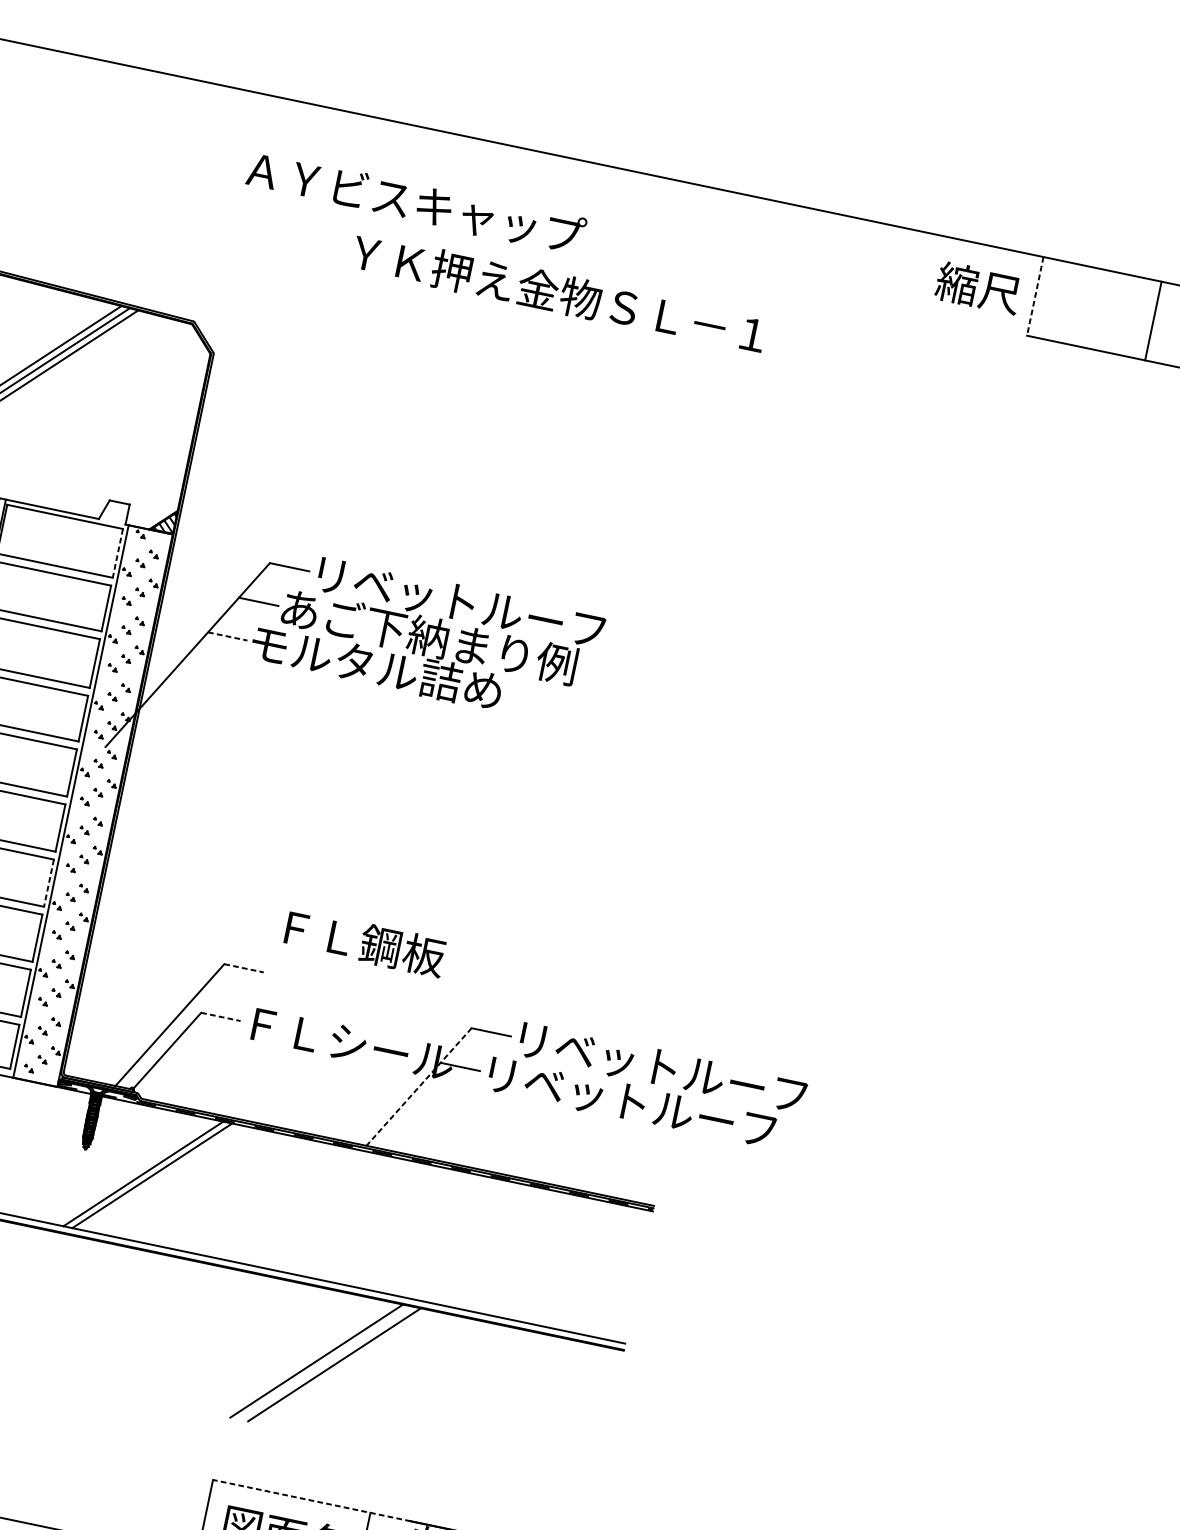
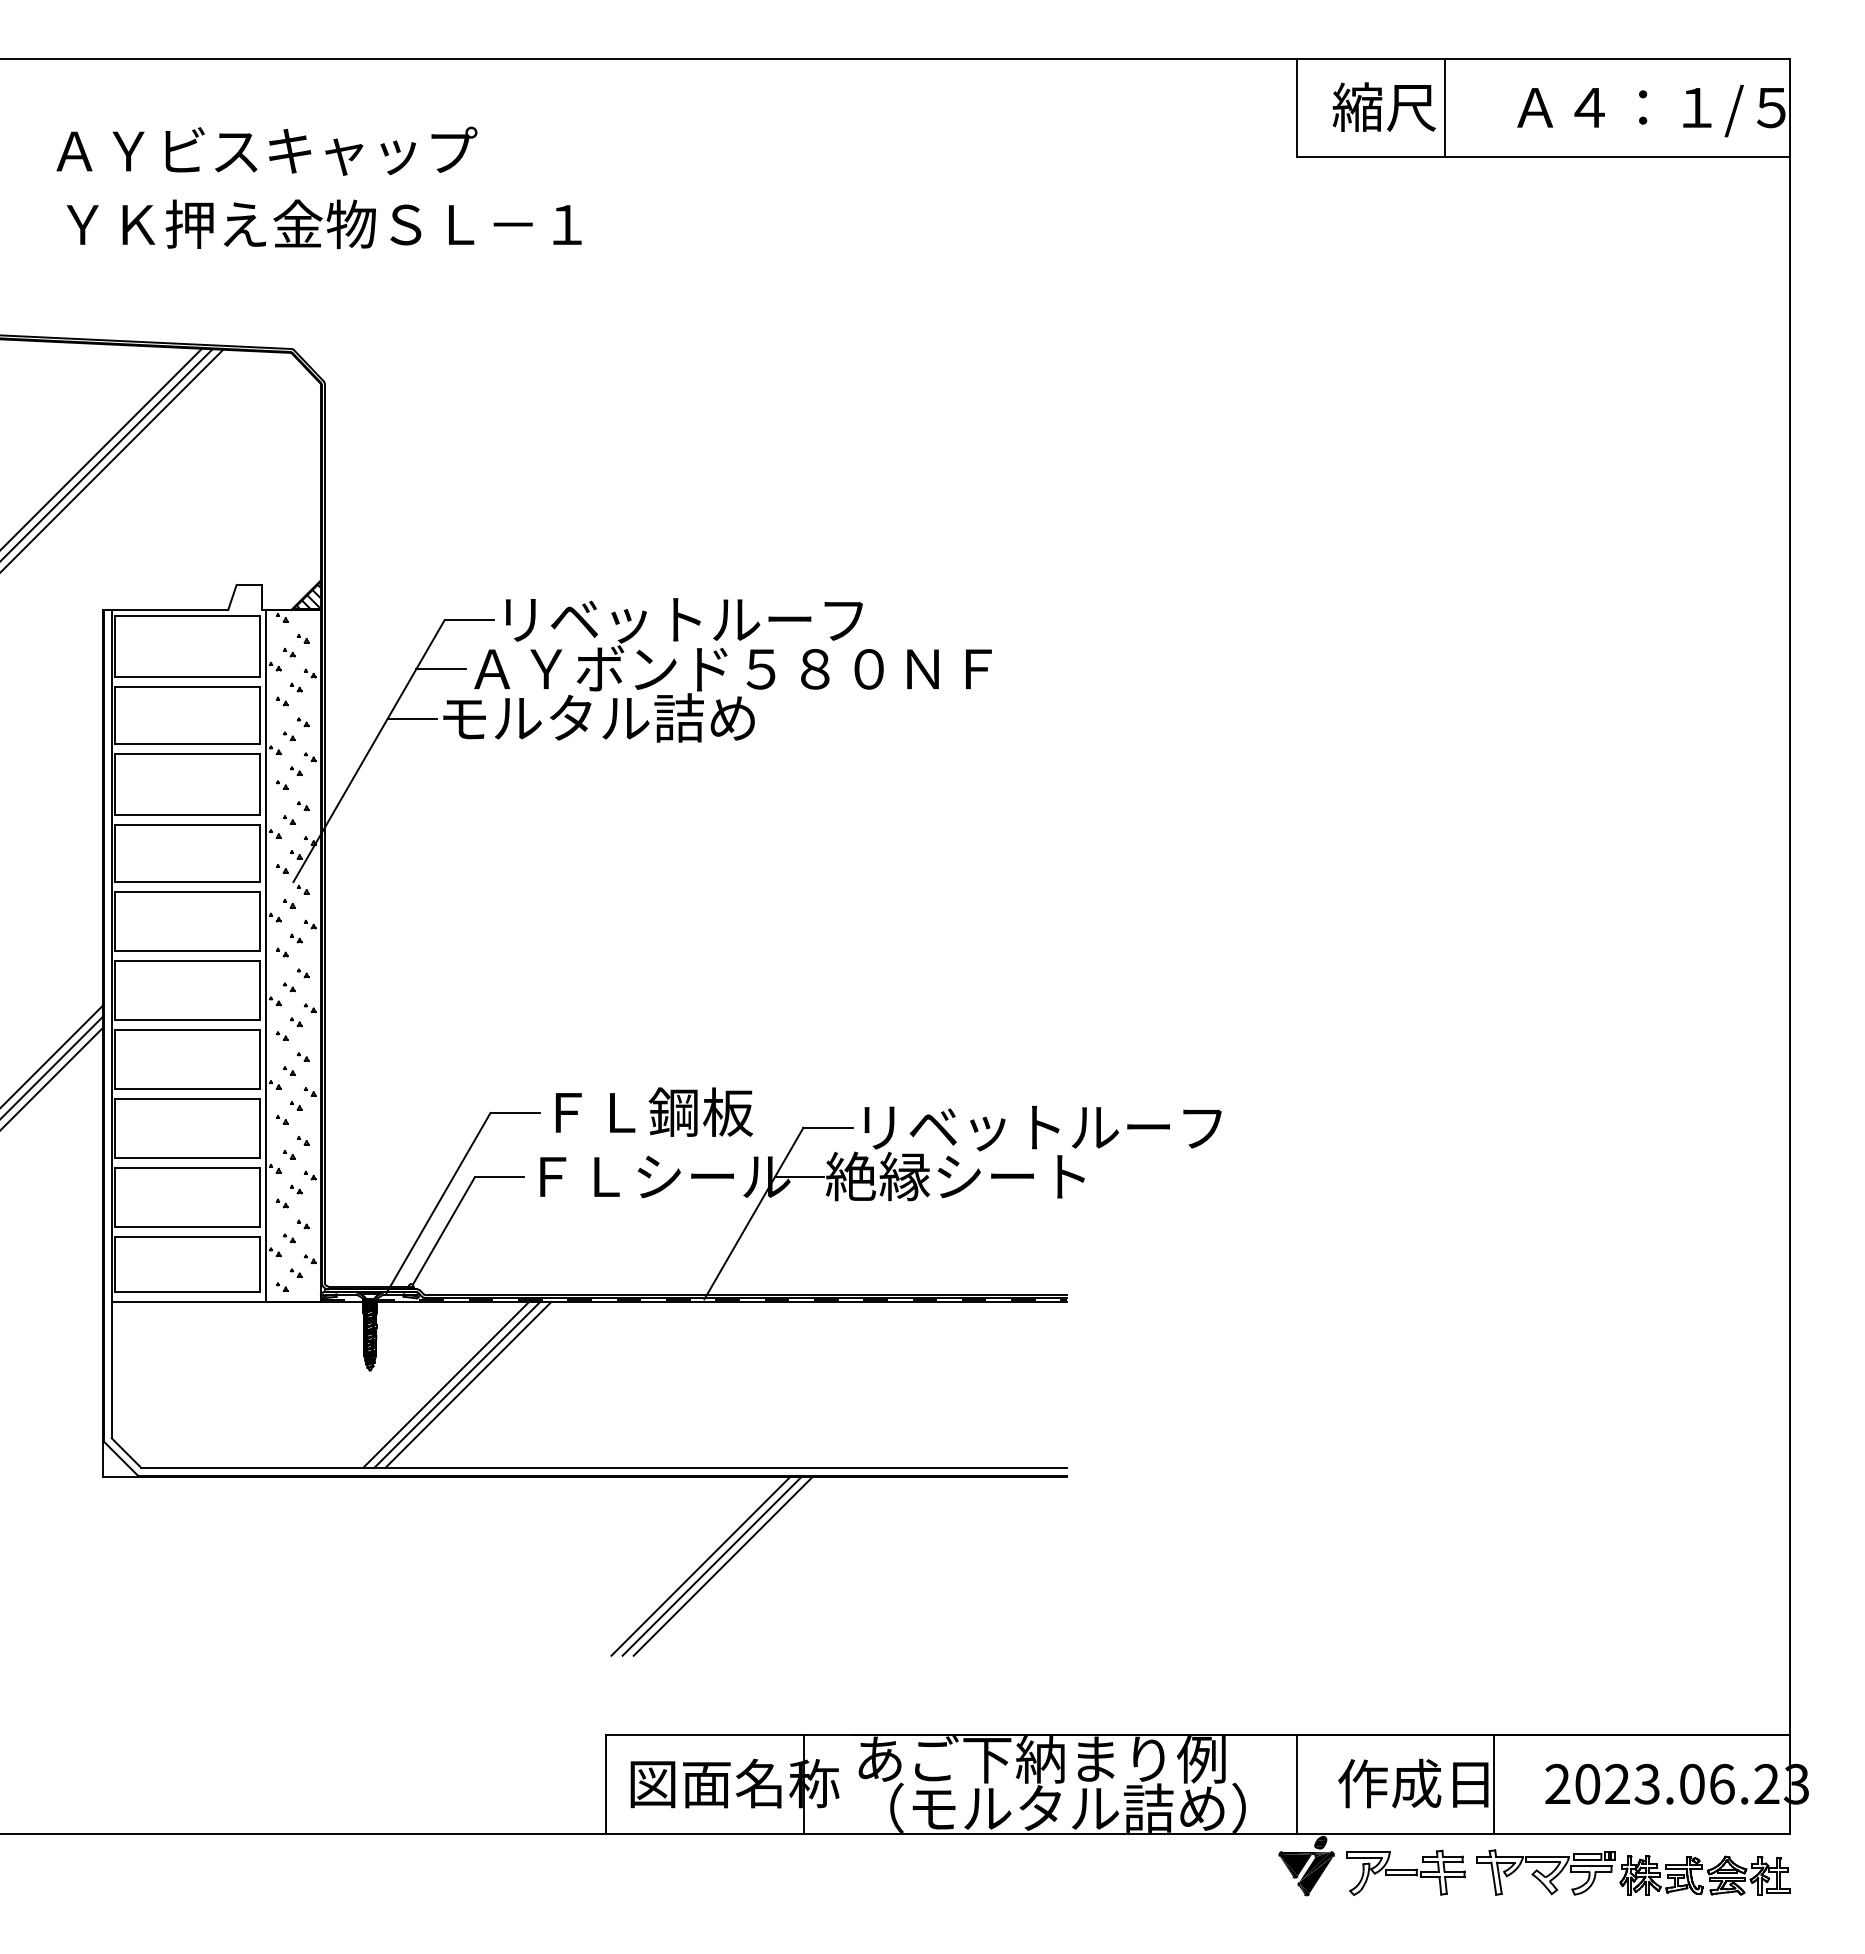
text: (415, 202) -> (266, 150), moved
text: (978, 287) -> (1384, 106), moved
text: (558, 293) -> (323, 223), moved
line: (1035, 296) -> (1296, 108), dashed -> solid
line: (117, 553) -> (259, 646), dashed -> solid
line: (227, 636) -> (412, 718), dashed -> solid
text: (490, 649) -> (731, 668), あご下納まり例 -> ＡＹボンド５８０ＮＦ
line: (48, 882) -> (259, 1059), dashed -> solid
text: (365, 942) -> (654, 1111), moved
line: (244, 967) -> (515, 1112), dashed -> solid
line: (220, 1017) -> (499, 1177), dashed -> solid
line: (417, 1089) -> (753, 1214), dashed -> solid
text: (627, 1101) -> (1009, 1176), リベットルーフ -> 絶縁シート
line: (161, 1177) -> (468, 1384), added
line: (325, 1362) -> (711, 1565), added
line: (312, 1500) -> (730, 1734), dashed -> solid

